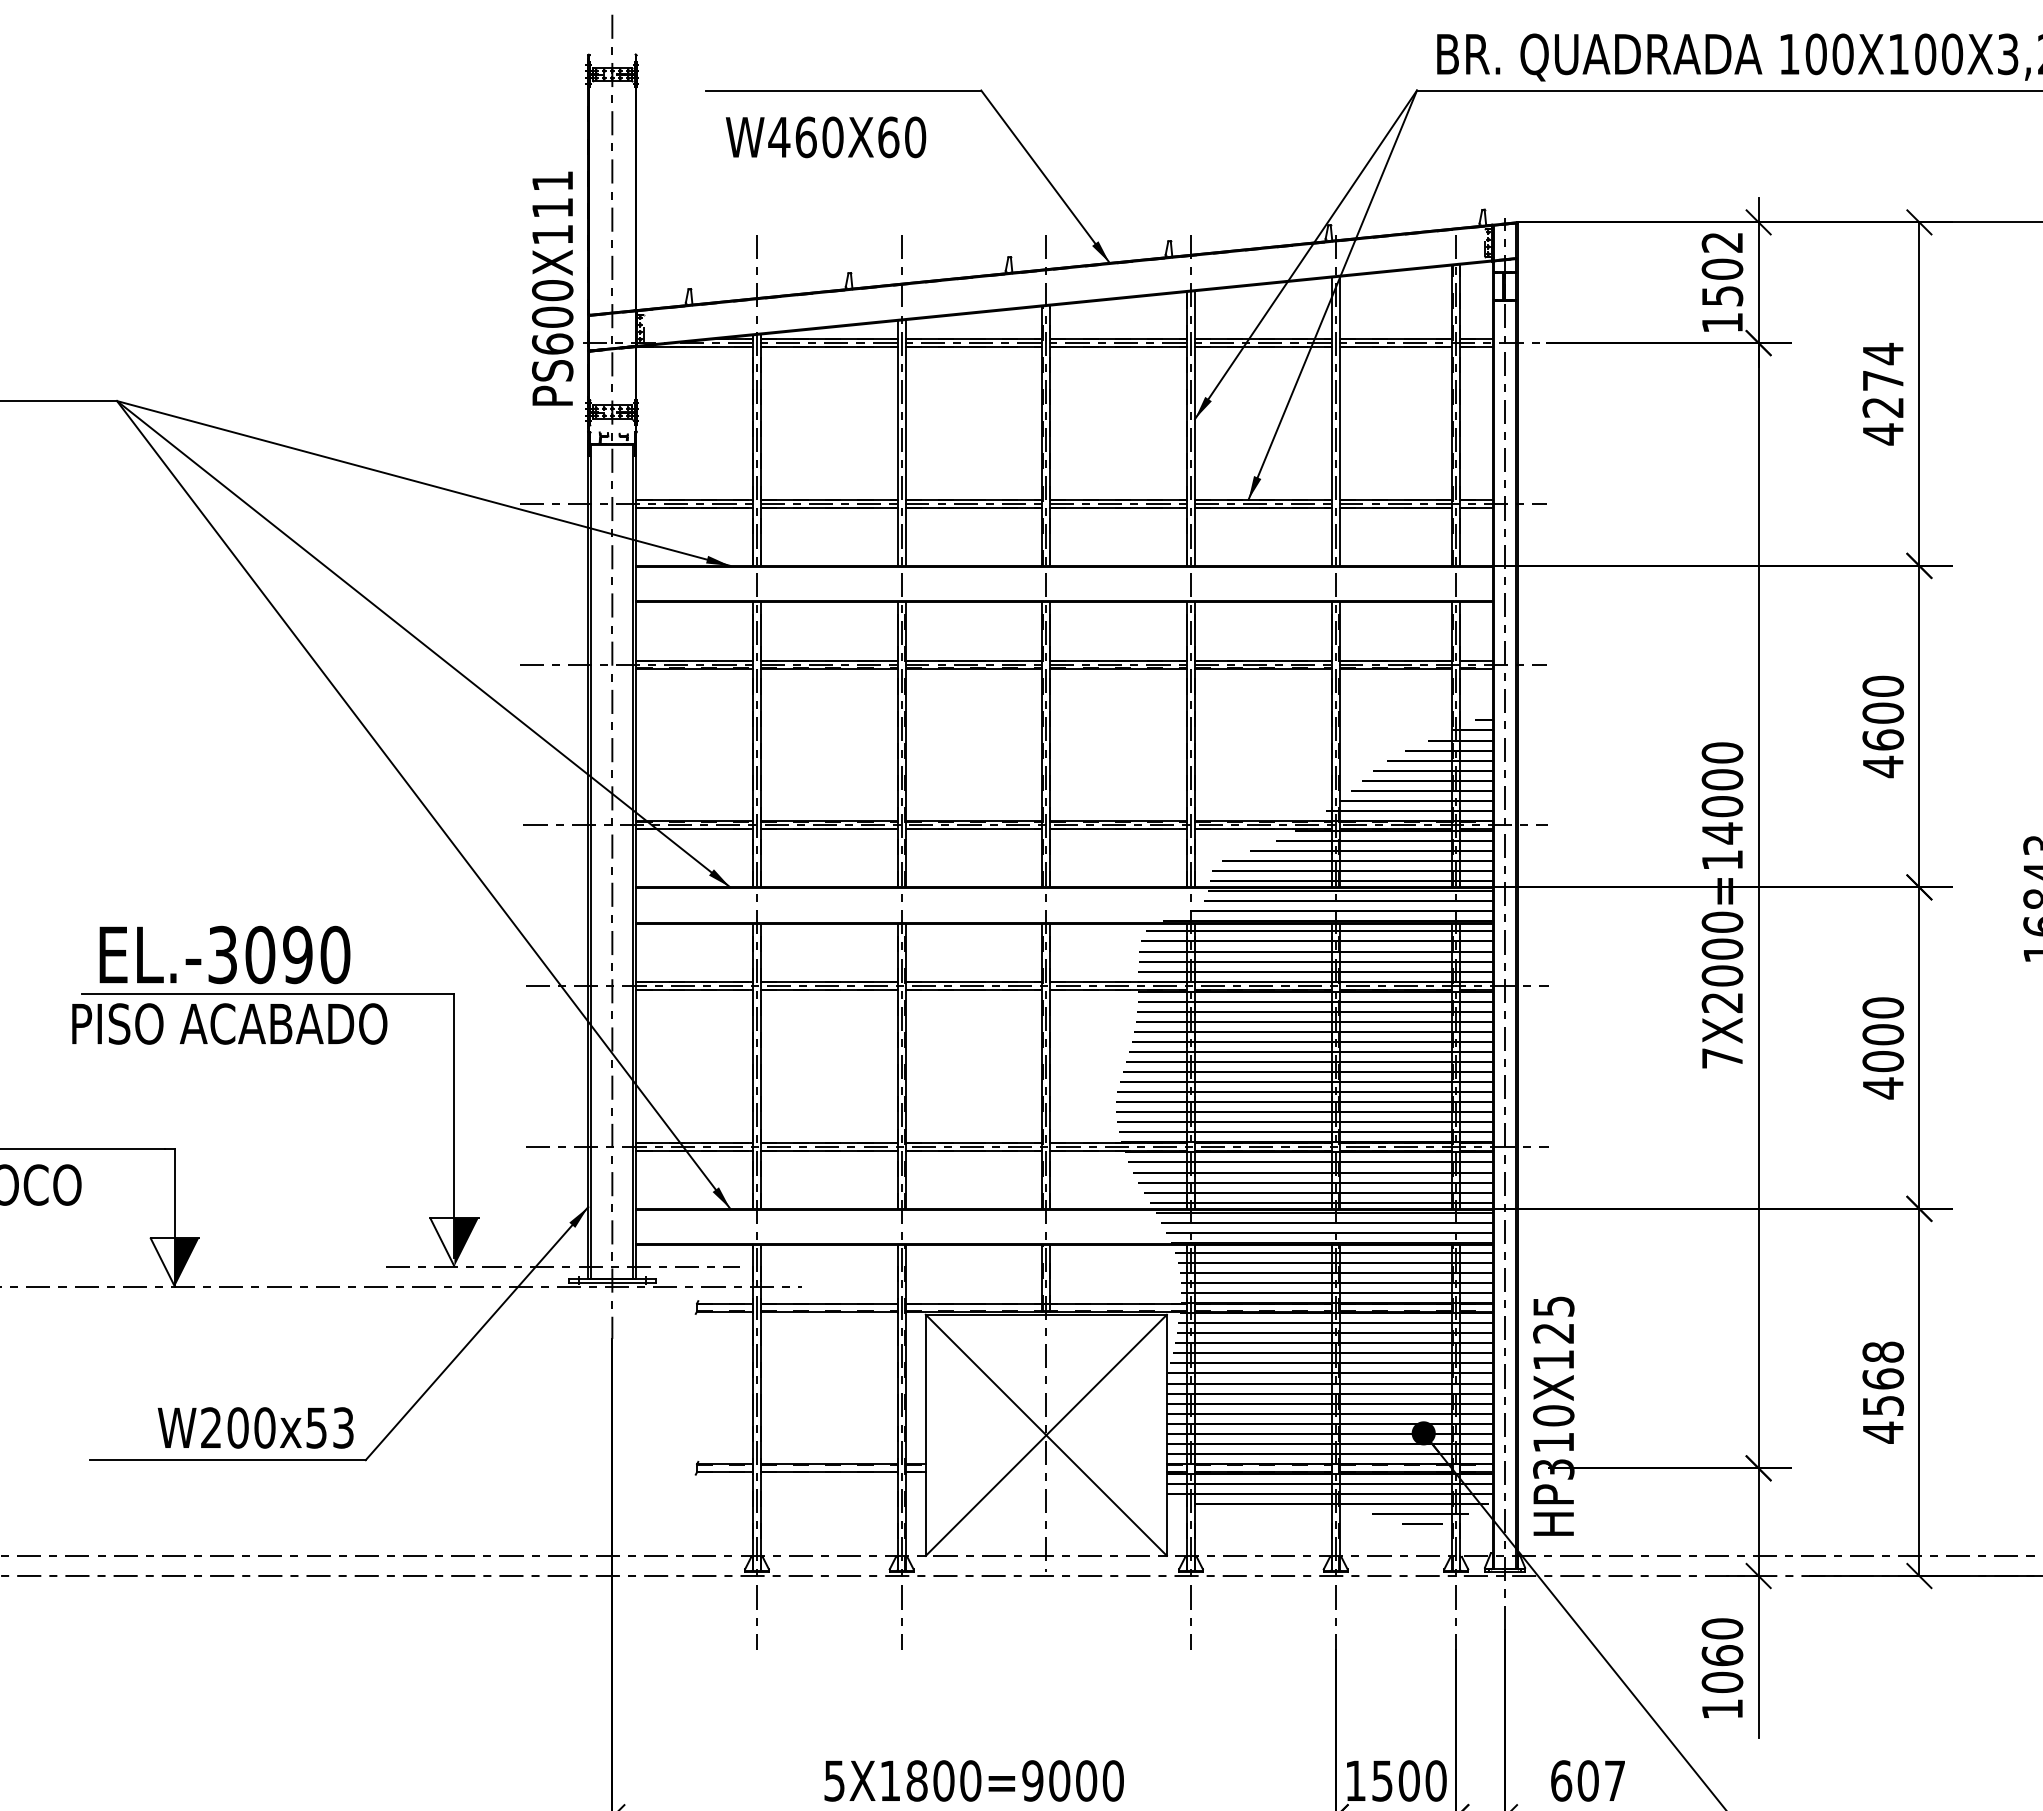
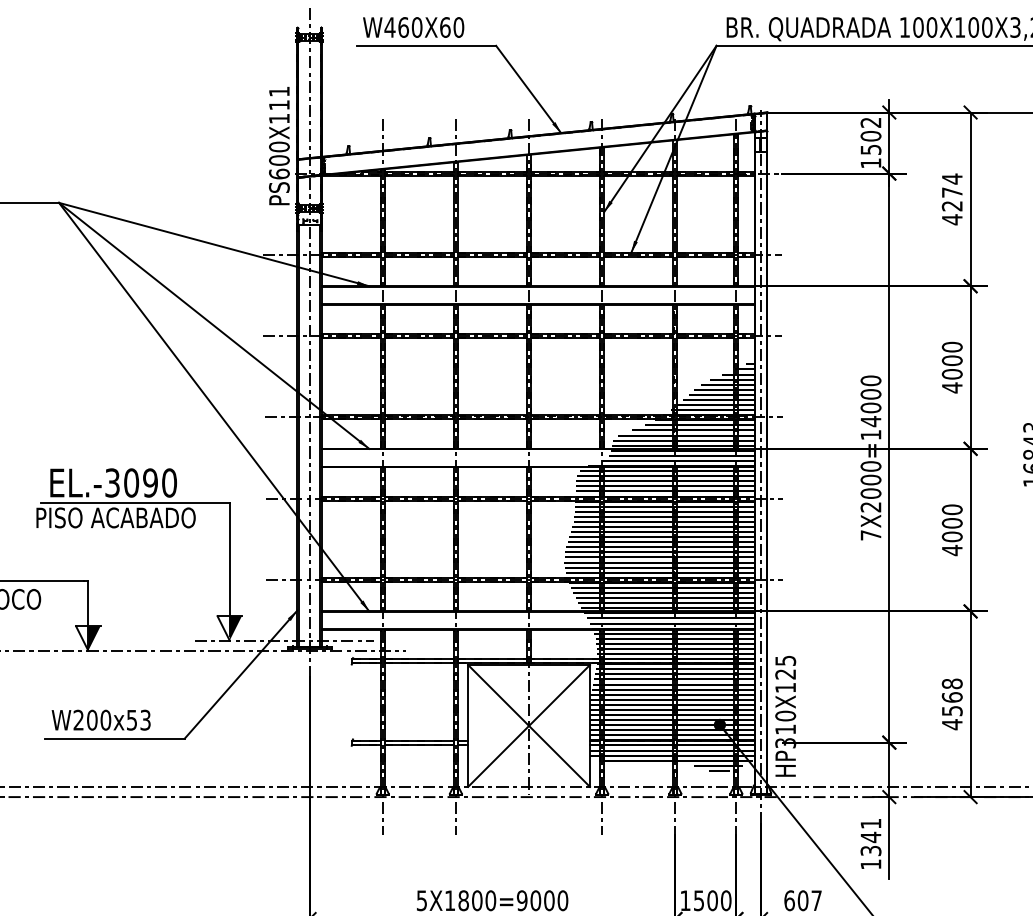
text: (825, 137) -> (413, 27), moved
text: (1881, 738) -> (951, 373), 4600 -> 4000
text: (254, 1426) -> (100, 719), moved
text: (1721, 1655) -> (870, 837), 1060 -> 1341

